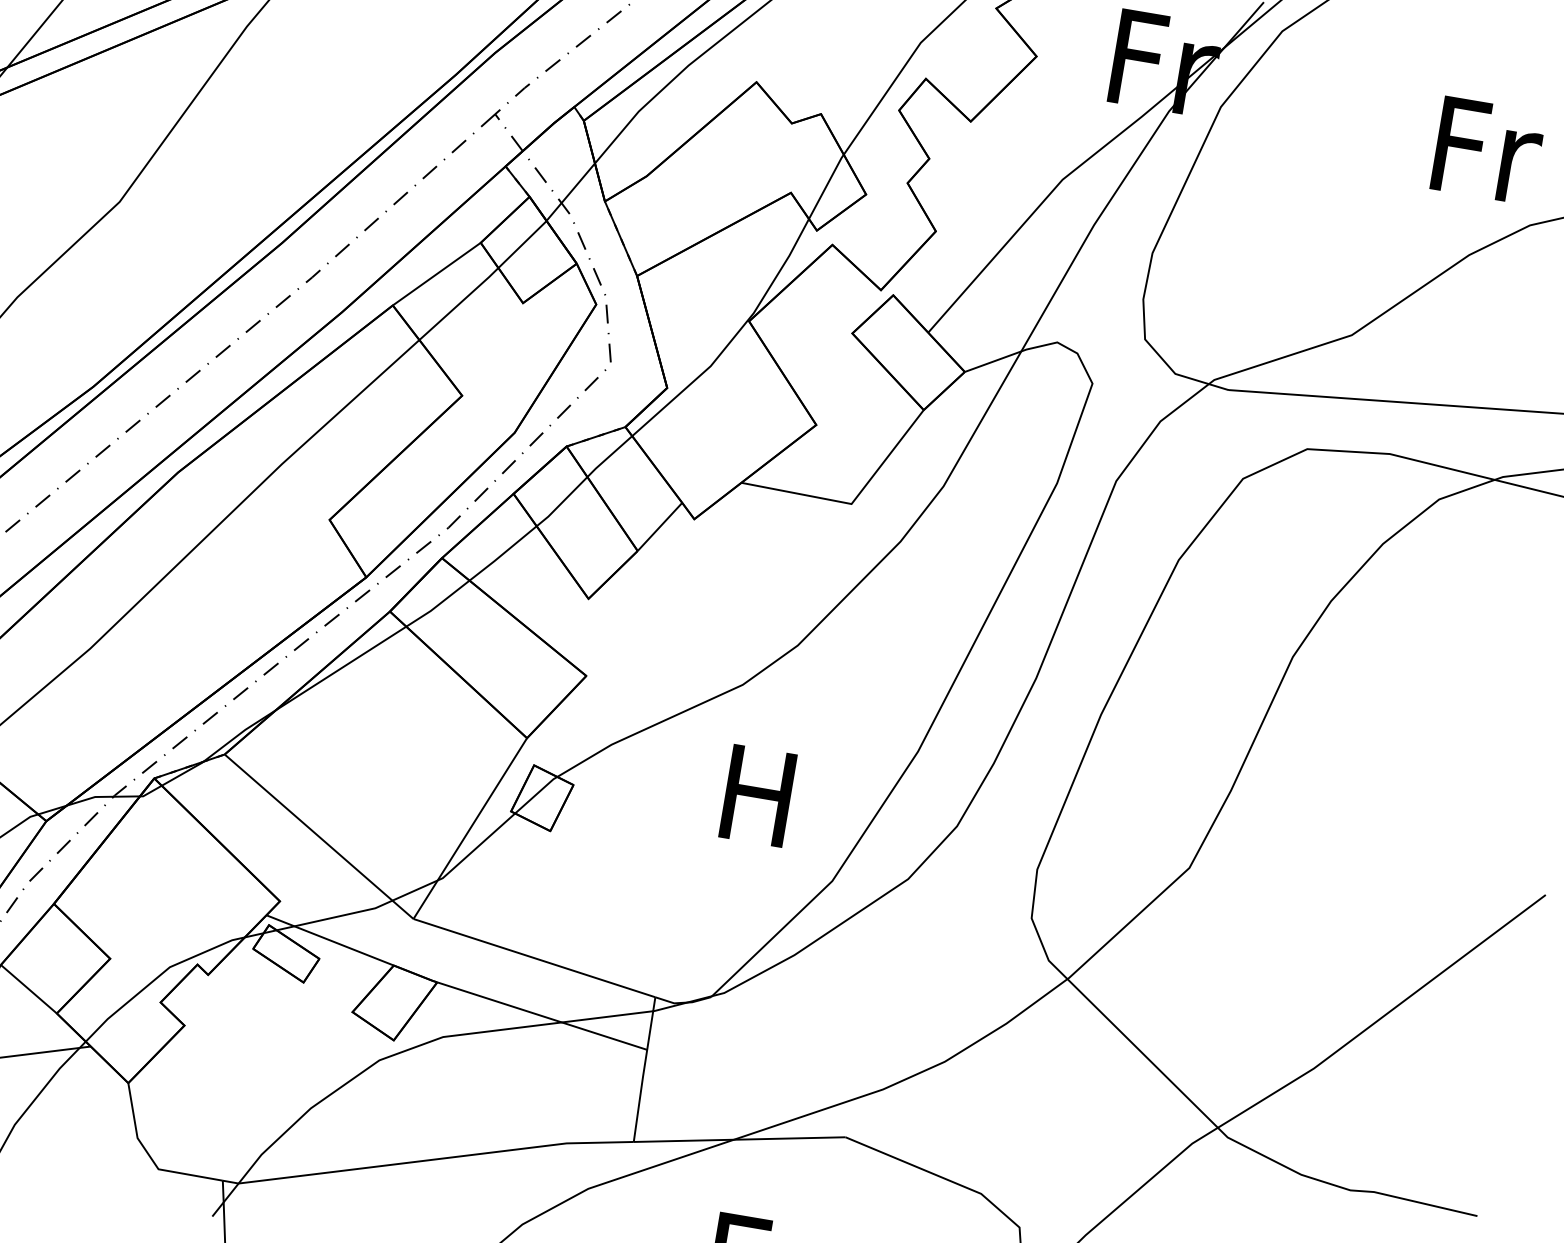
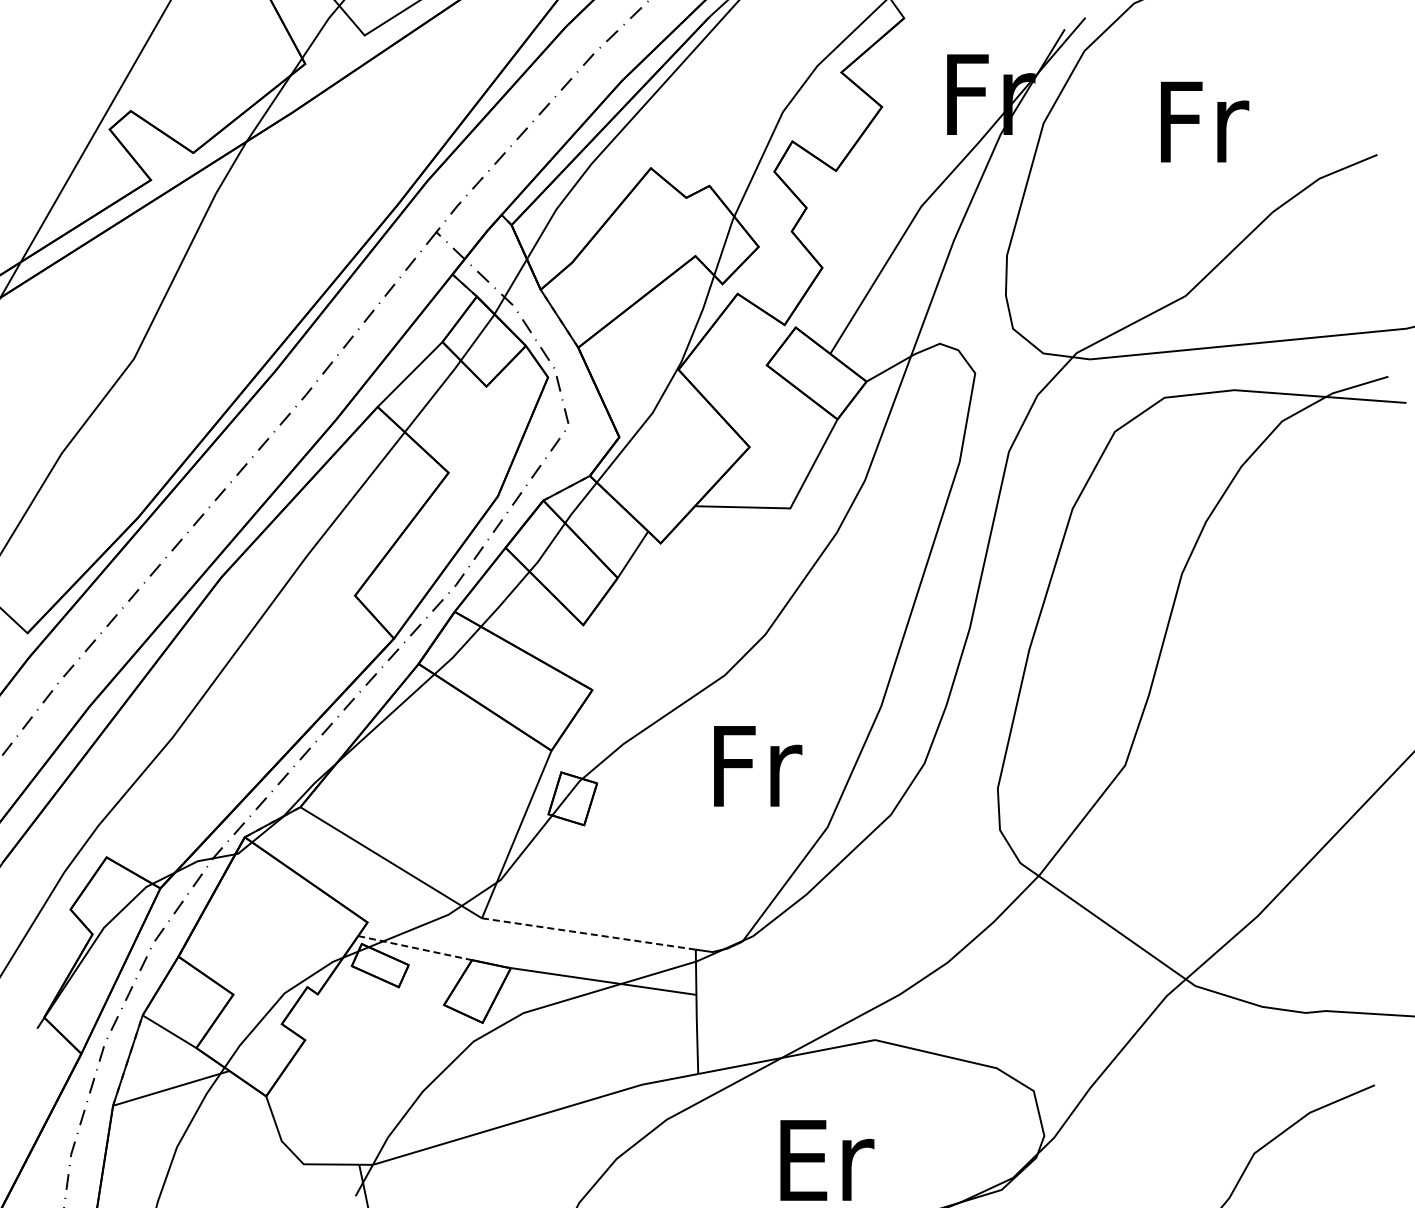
text: (1488, 150) -> (1205, 121), moved
text: (763, 797) -> (758, 766), H -> Fr
line: (330, 940) -> (415, 948), solid -> dashed
line: (535, 958) -> (589, 934), solid -> dashed

